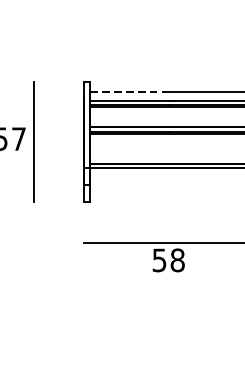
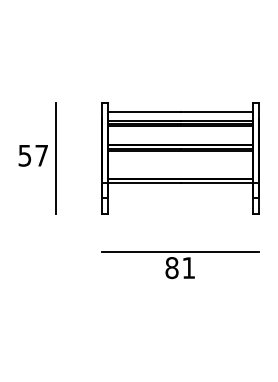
line: (129, 91) -> (144, 111), dashed -> solid
text: (168, 260) -> (180, 268), 58 -> 81

